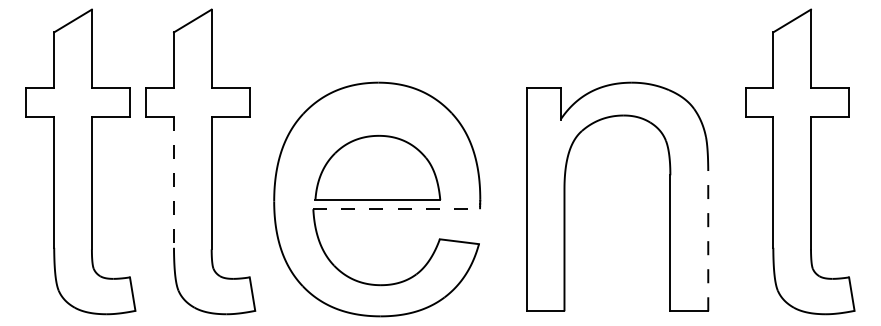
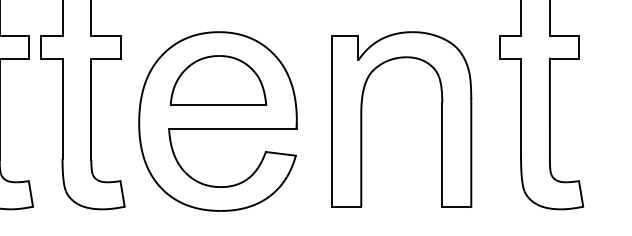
part: (377, 167) -> (218, 80), moved
line: (173, 183) -> (62, 109), dashed -> solid
line: (397, 209) -> (233, 129), dashed -> solid
line: (708, 240) -> (471, 152), dashed -> solid

